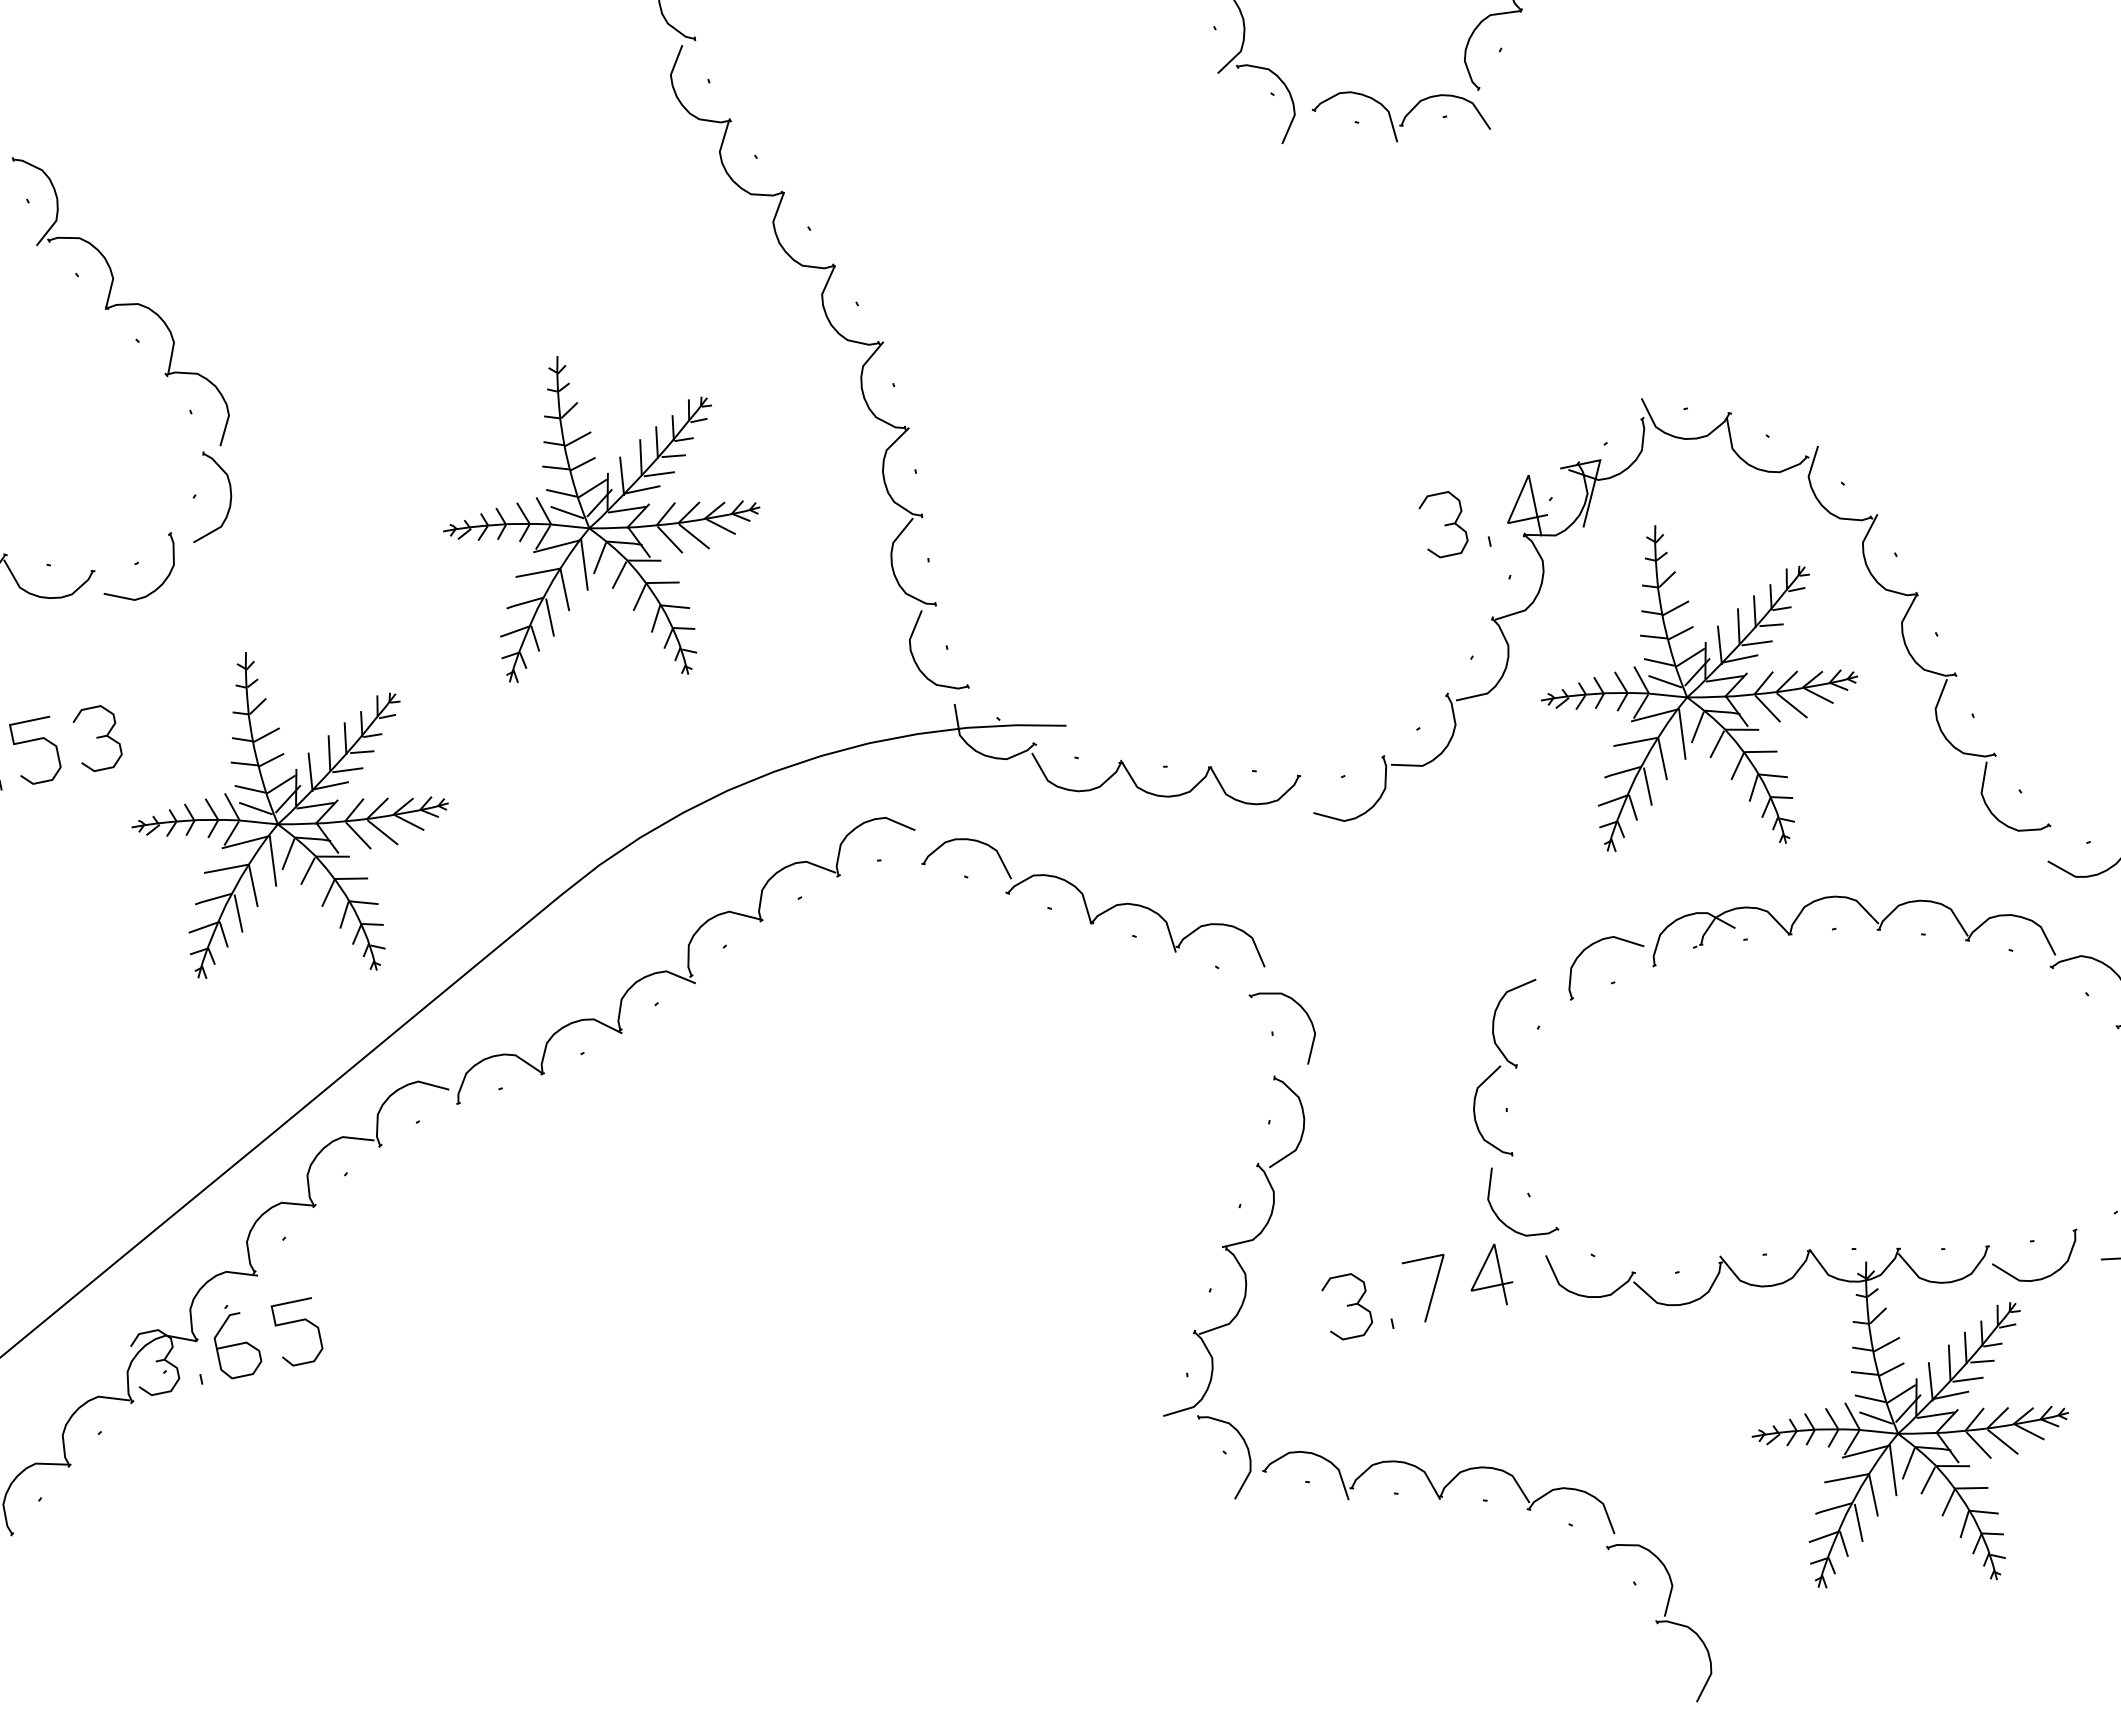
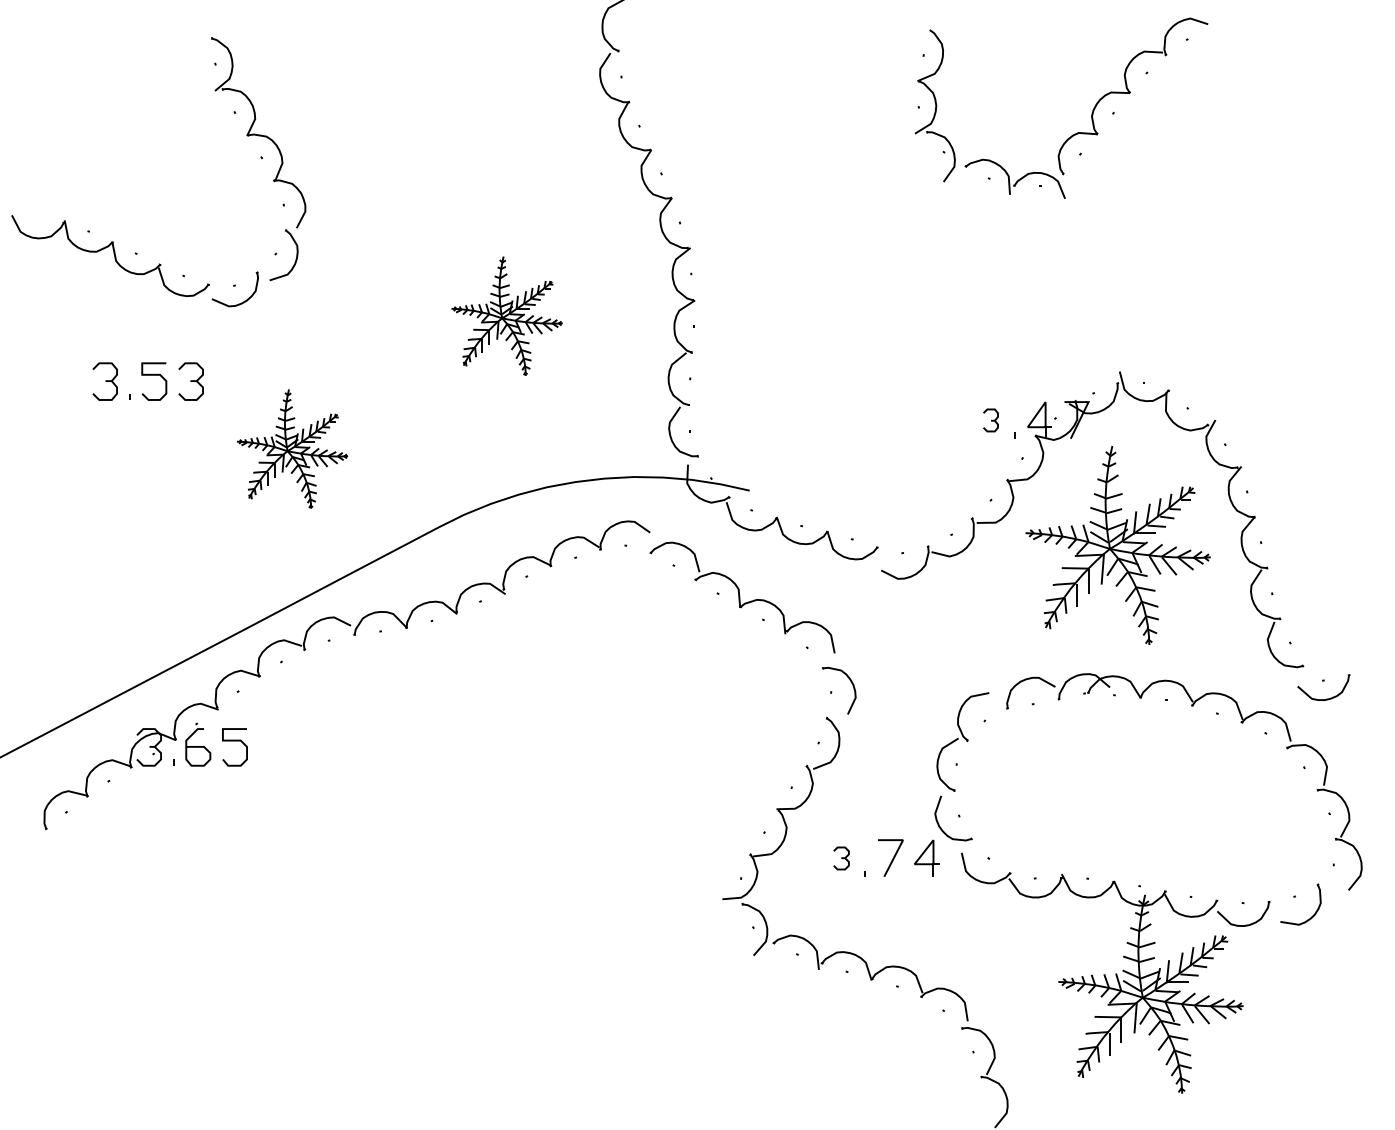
part: (600, 518) -> (506, 315), size x0.6
part: (1443, 525) -> (990, 420), size x0.6
part: (290, 814) -> (292, 448), size x0.6
part: (1347, 1306) -> (841, 858), size x0.6

